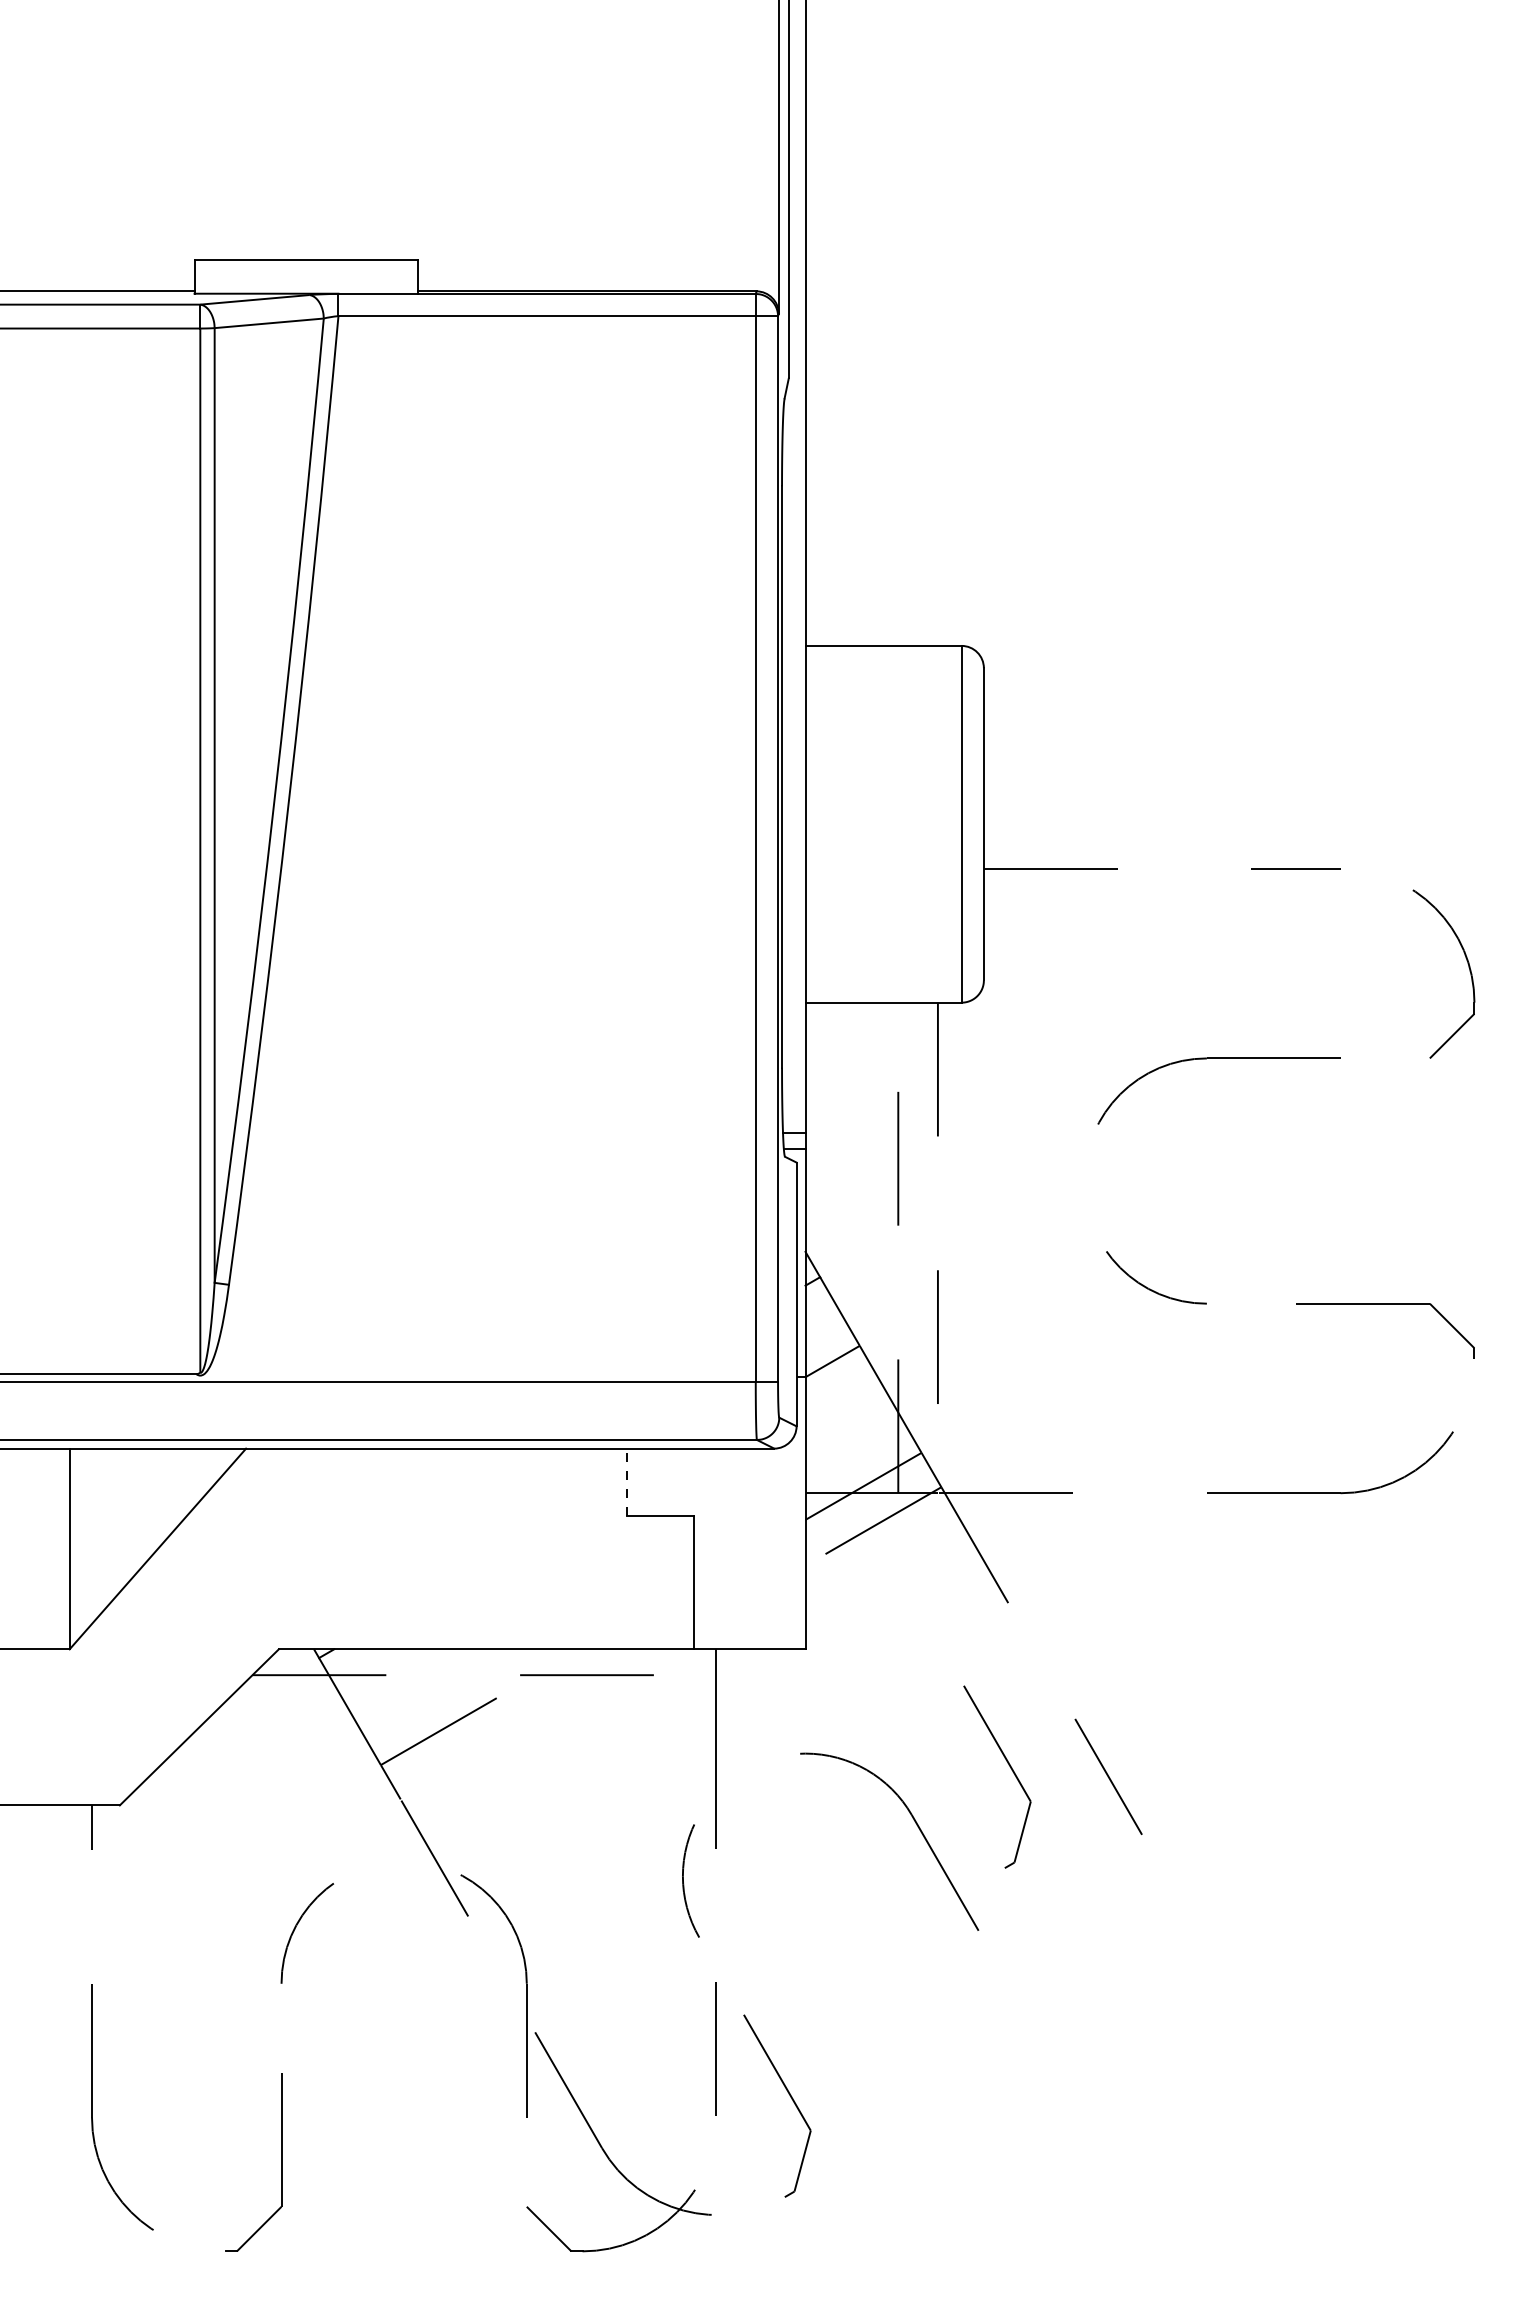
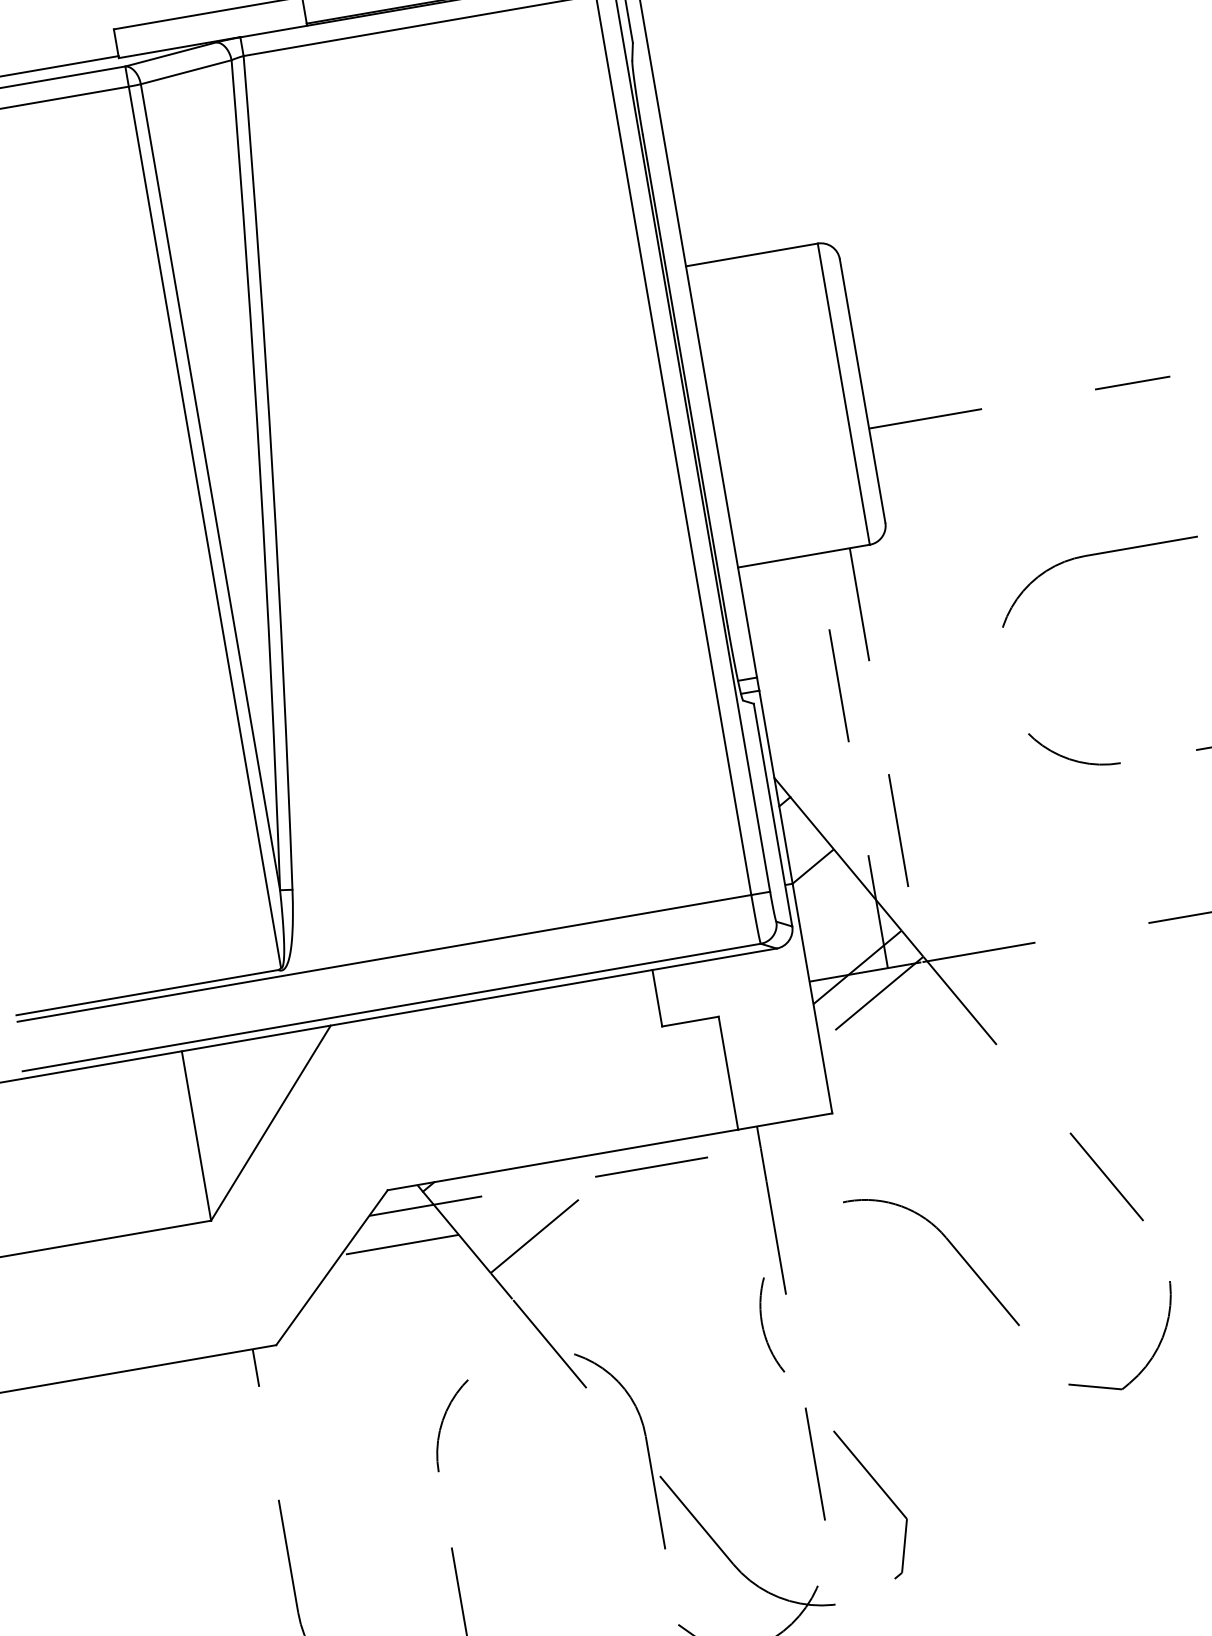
line: (627, 1481) -> (657, 997), dashed -> solid
line: (281, 1714) -> (399, 1244), added
part: (1011, 1770) -> (1023, 1185), removed
part: (1120, 1996) -> (1148, 1360), added

